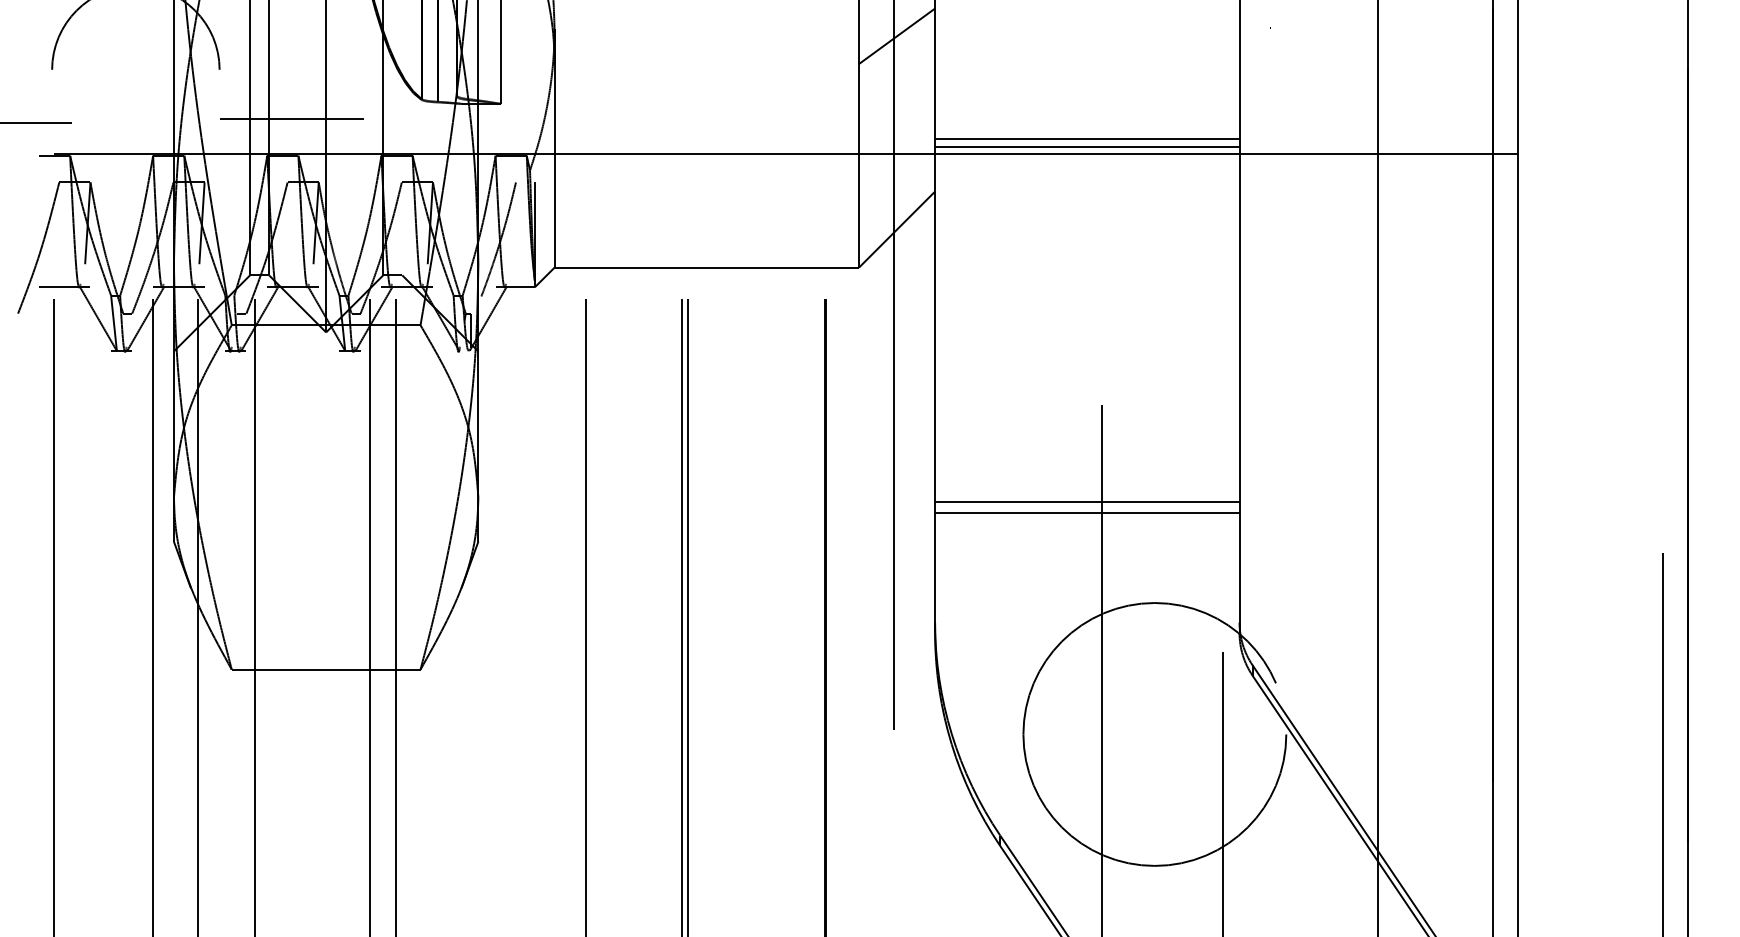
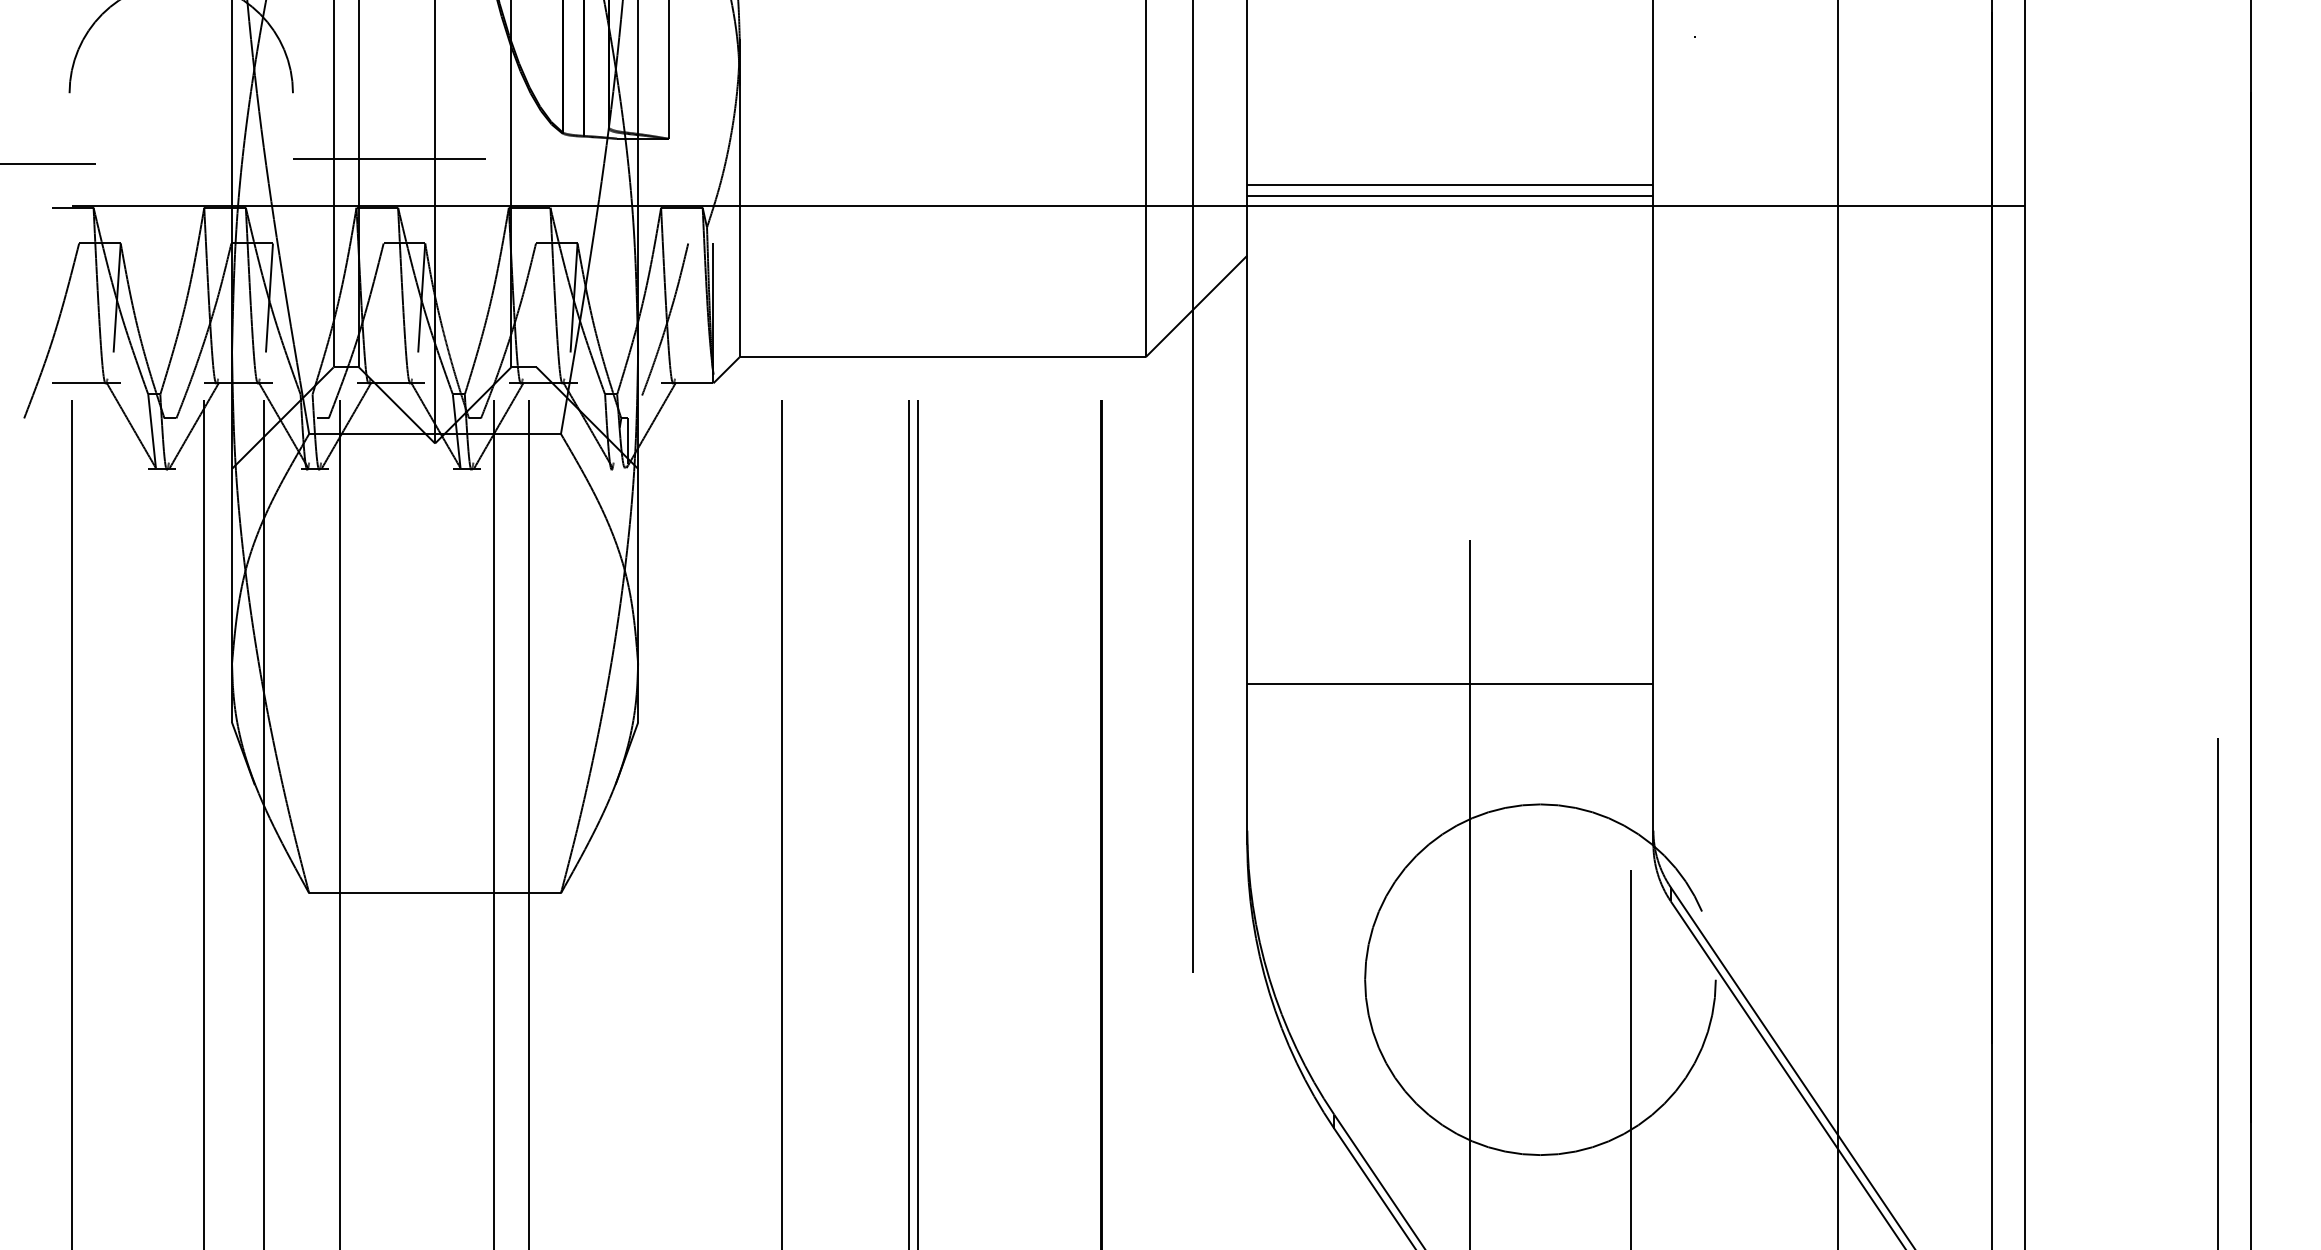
line: (896, 36) -> (1196, 48), removed
line: (1087, 501) -> (1450, 669), removed

